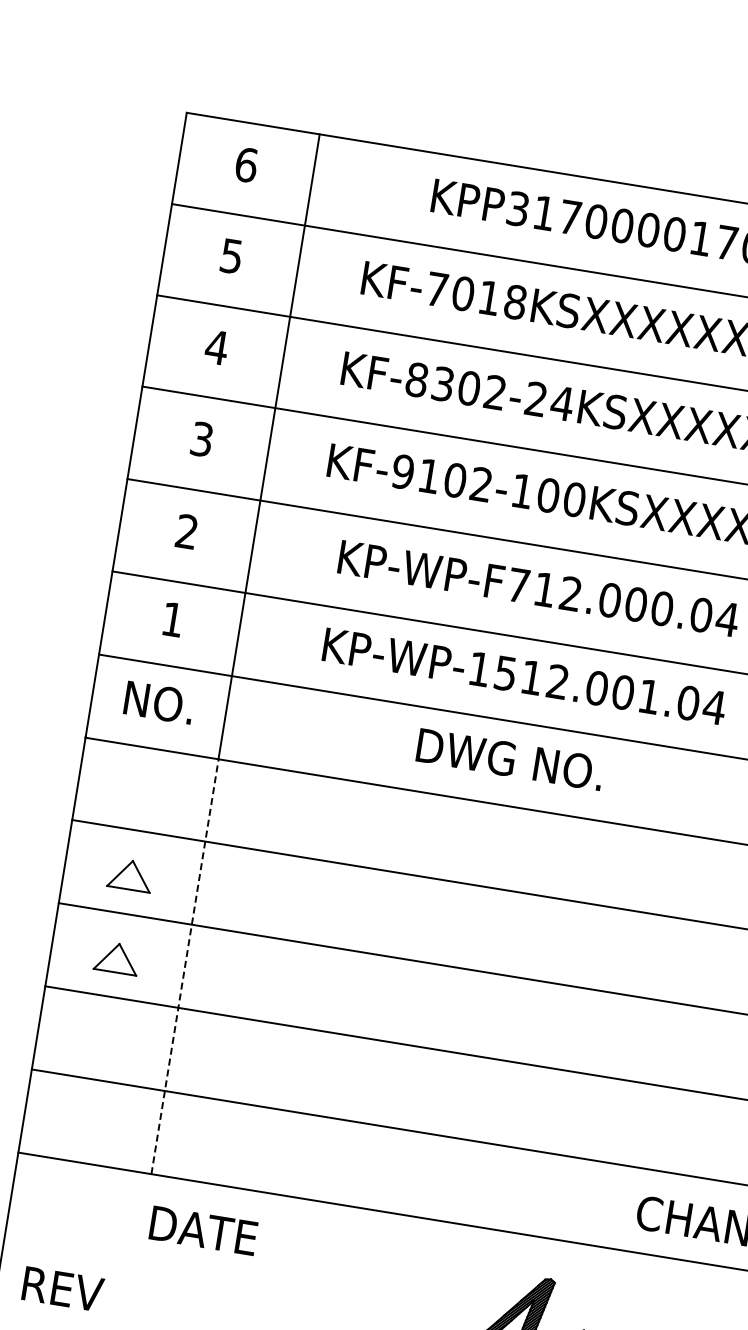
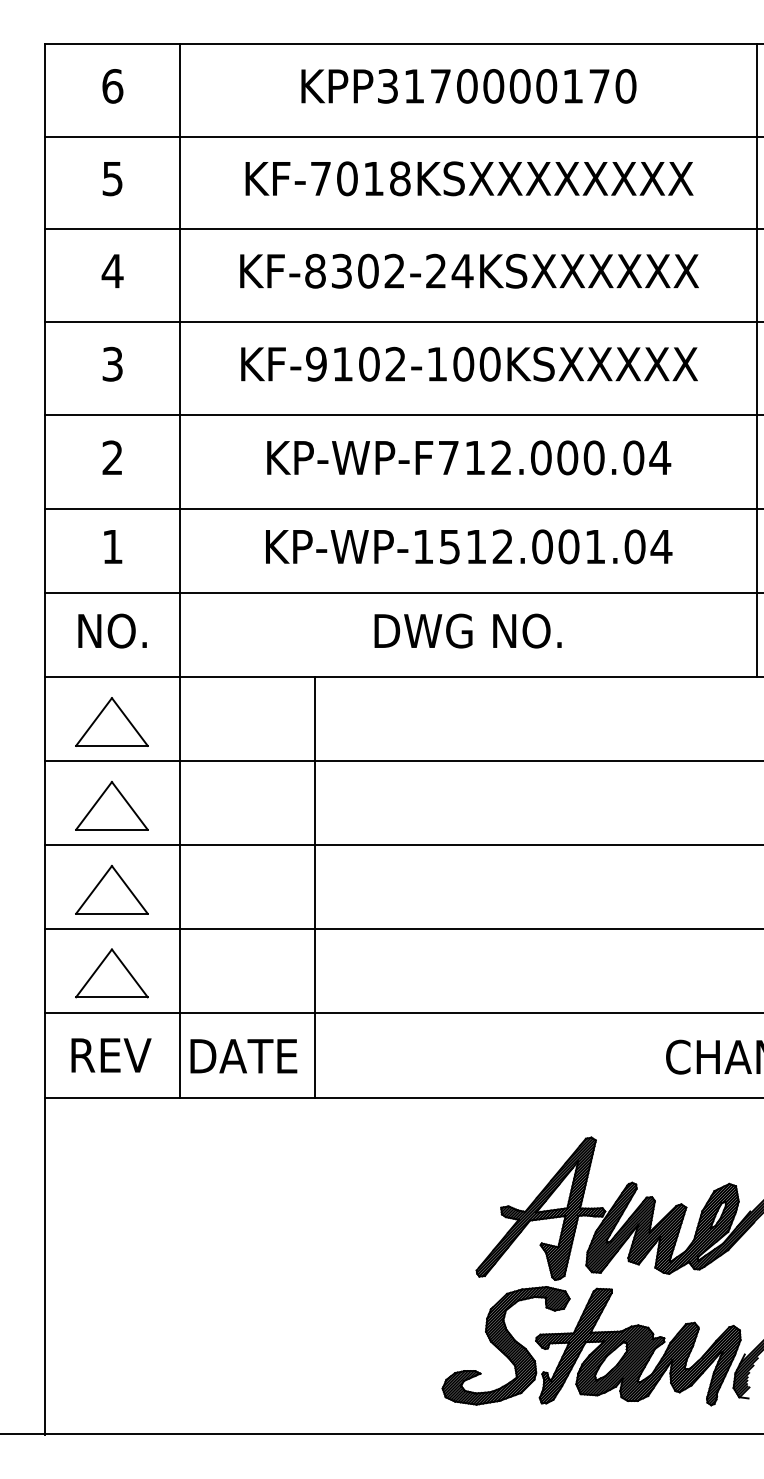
part: (143, 791) -> (111, 721), added
part: (130, 874) -> (111, 805), size x1.67
part: (116, 957) -> (111, 889), size x1.67
line: (185, 966) -> (180, 887), dashed -> solid
line: (318, 987) -> (315, 886), added
part: (103, 1040) -> (111, 973), added
text: (203, 1230) -> (243, 1056), moved
text: (63, 1289) -> (111, 1055), moved

